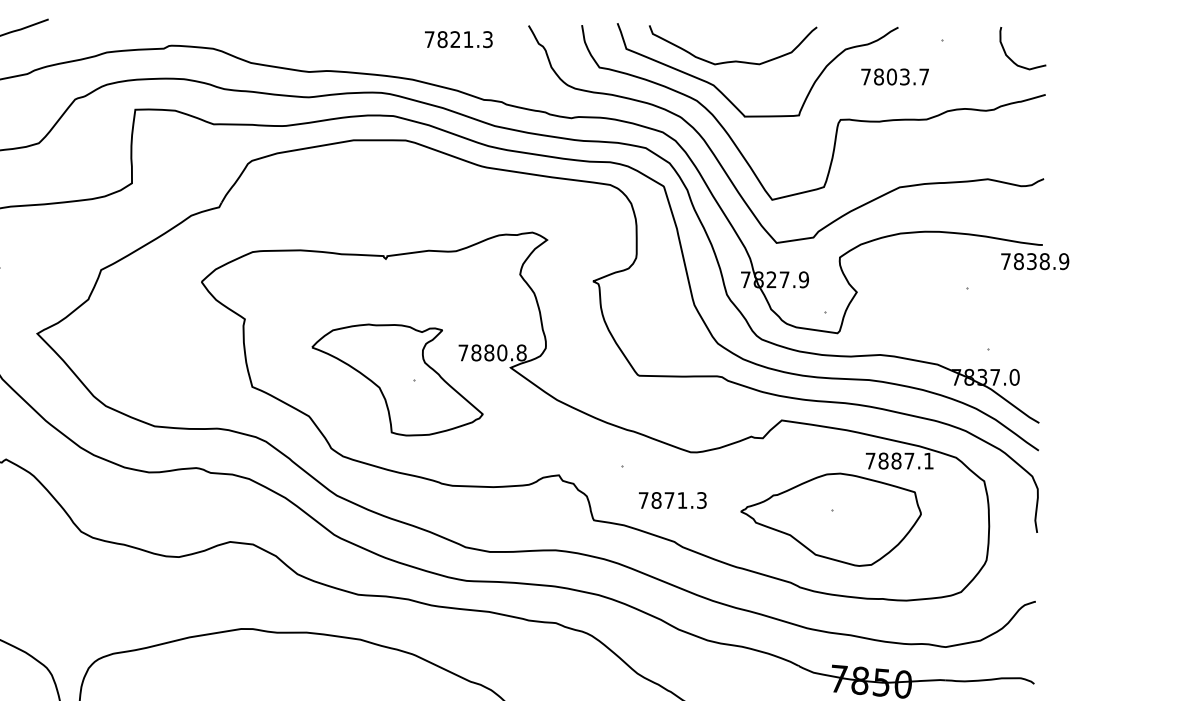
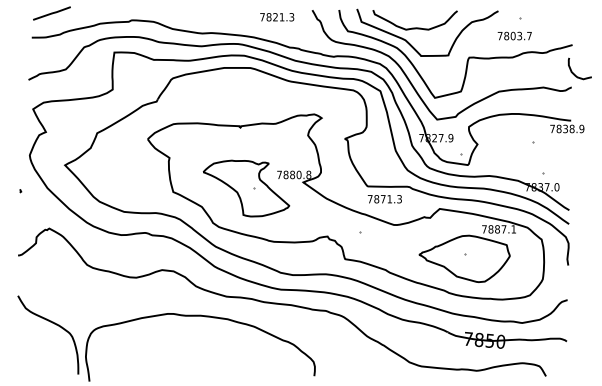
curve: (1011, 57) -> (574, 73), moved
text: (894, 75) -> (514, 35), moved
text: (671, 501) -> (384, 199), moved

